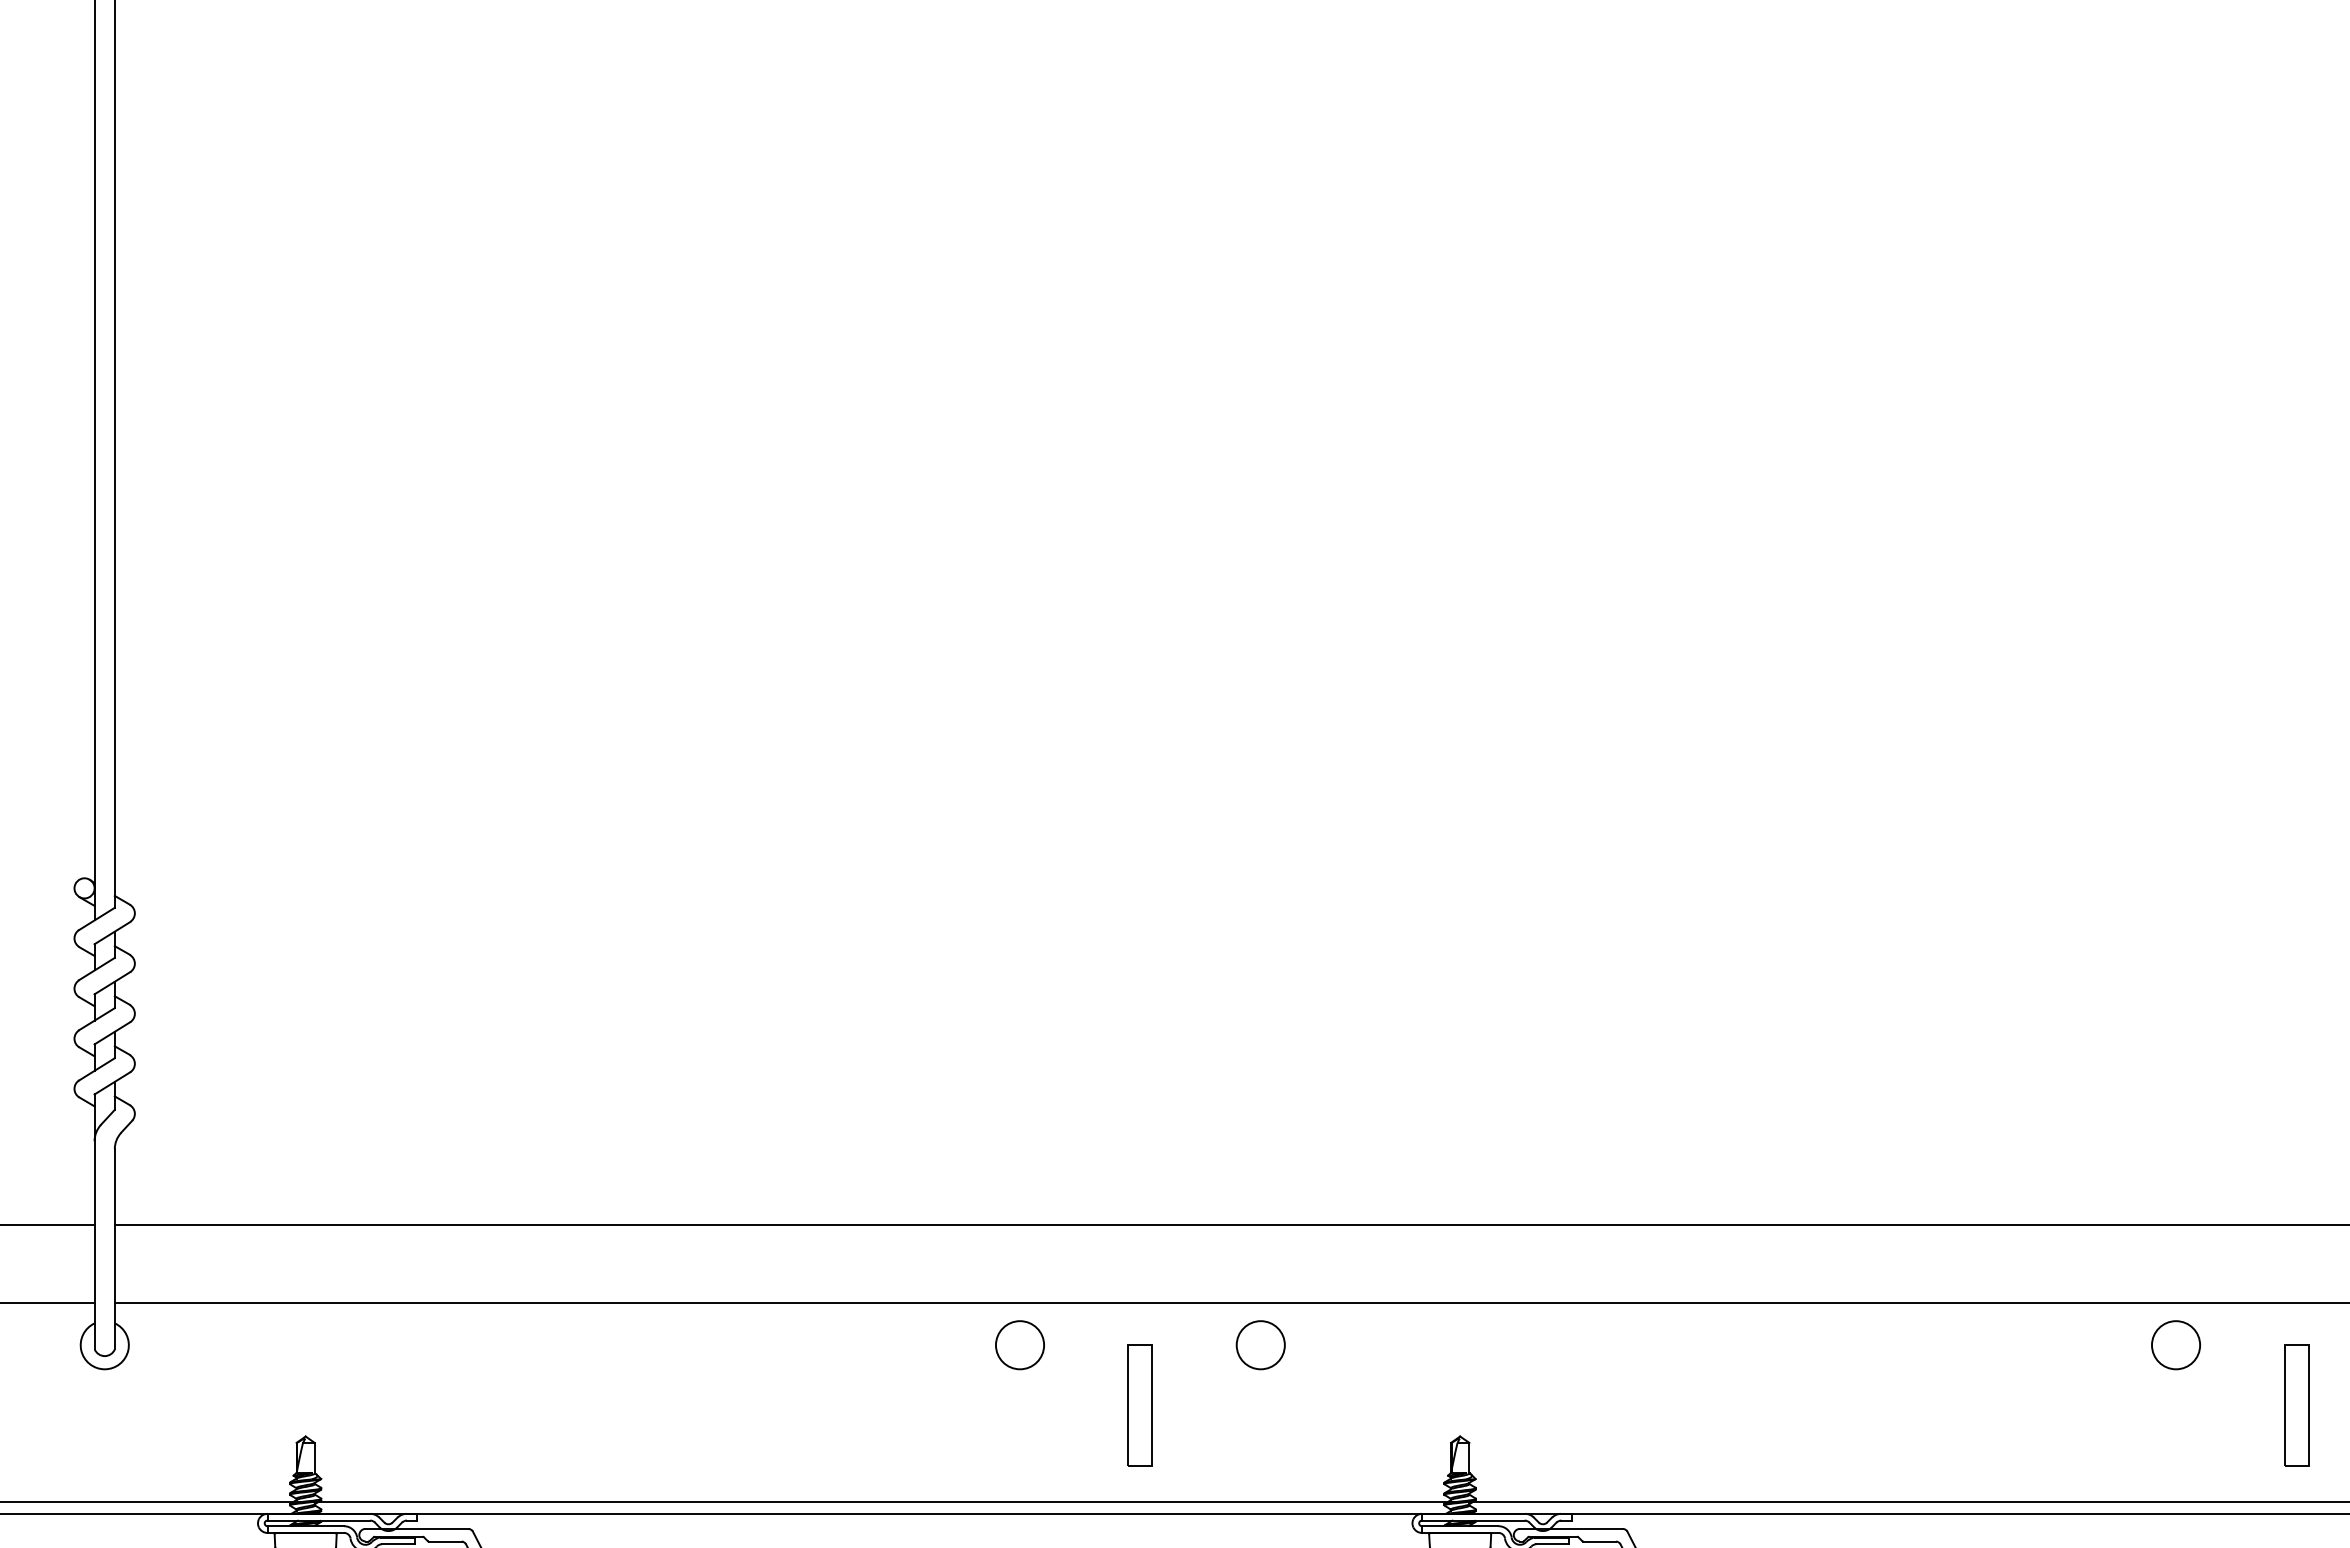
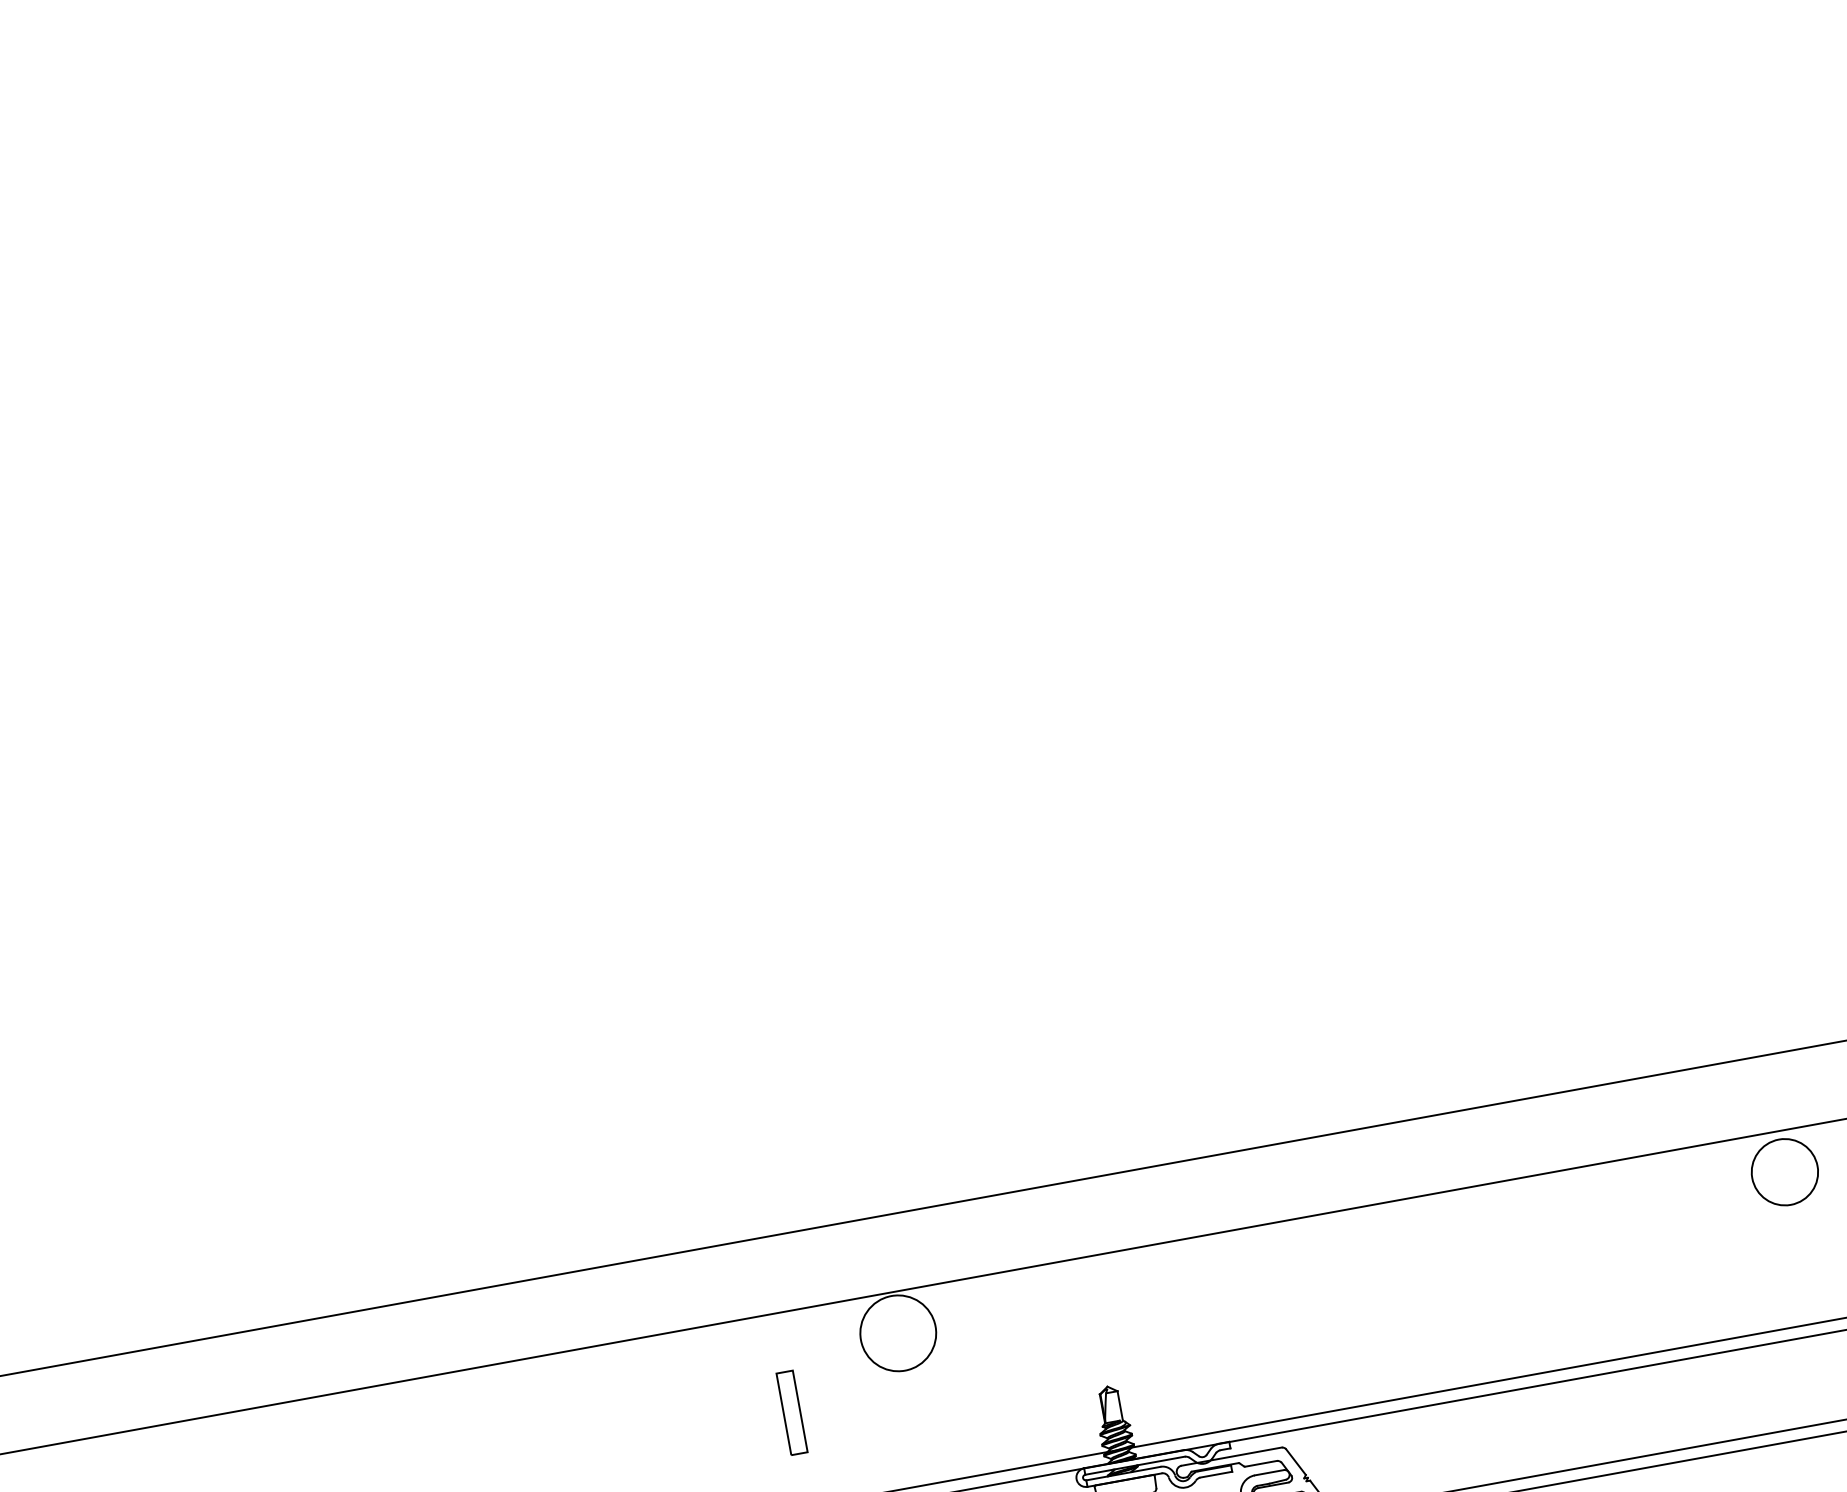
circle: (1019, 1345) -> (664, 1376), removed
circle: (1260, 1345) -> (898, 1333), size x1.6
circle: (2176, 1345) -> (1785, 1172), size x1.4
part: (1139, 1405) -> (791, 1413), size x0.7

